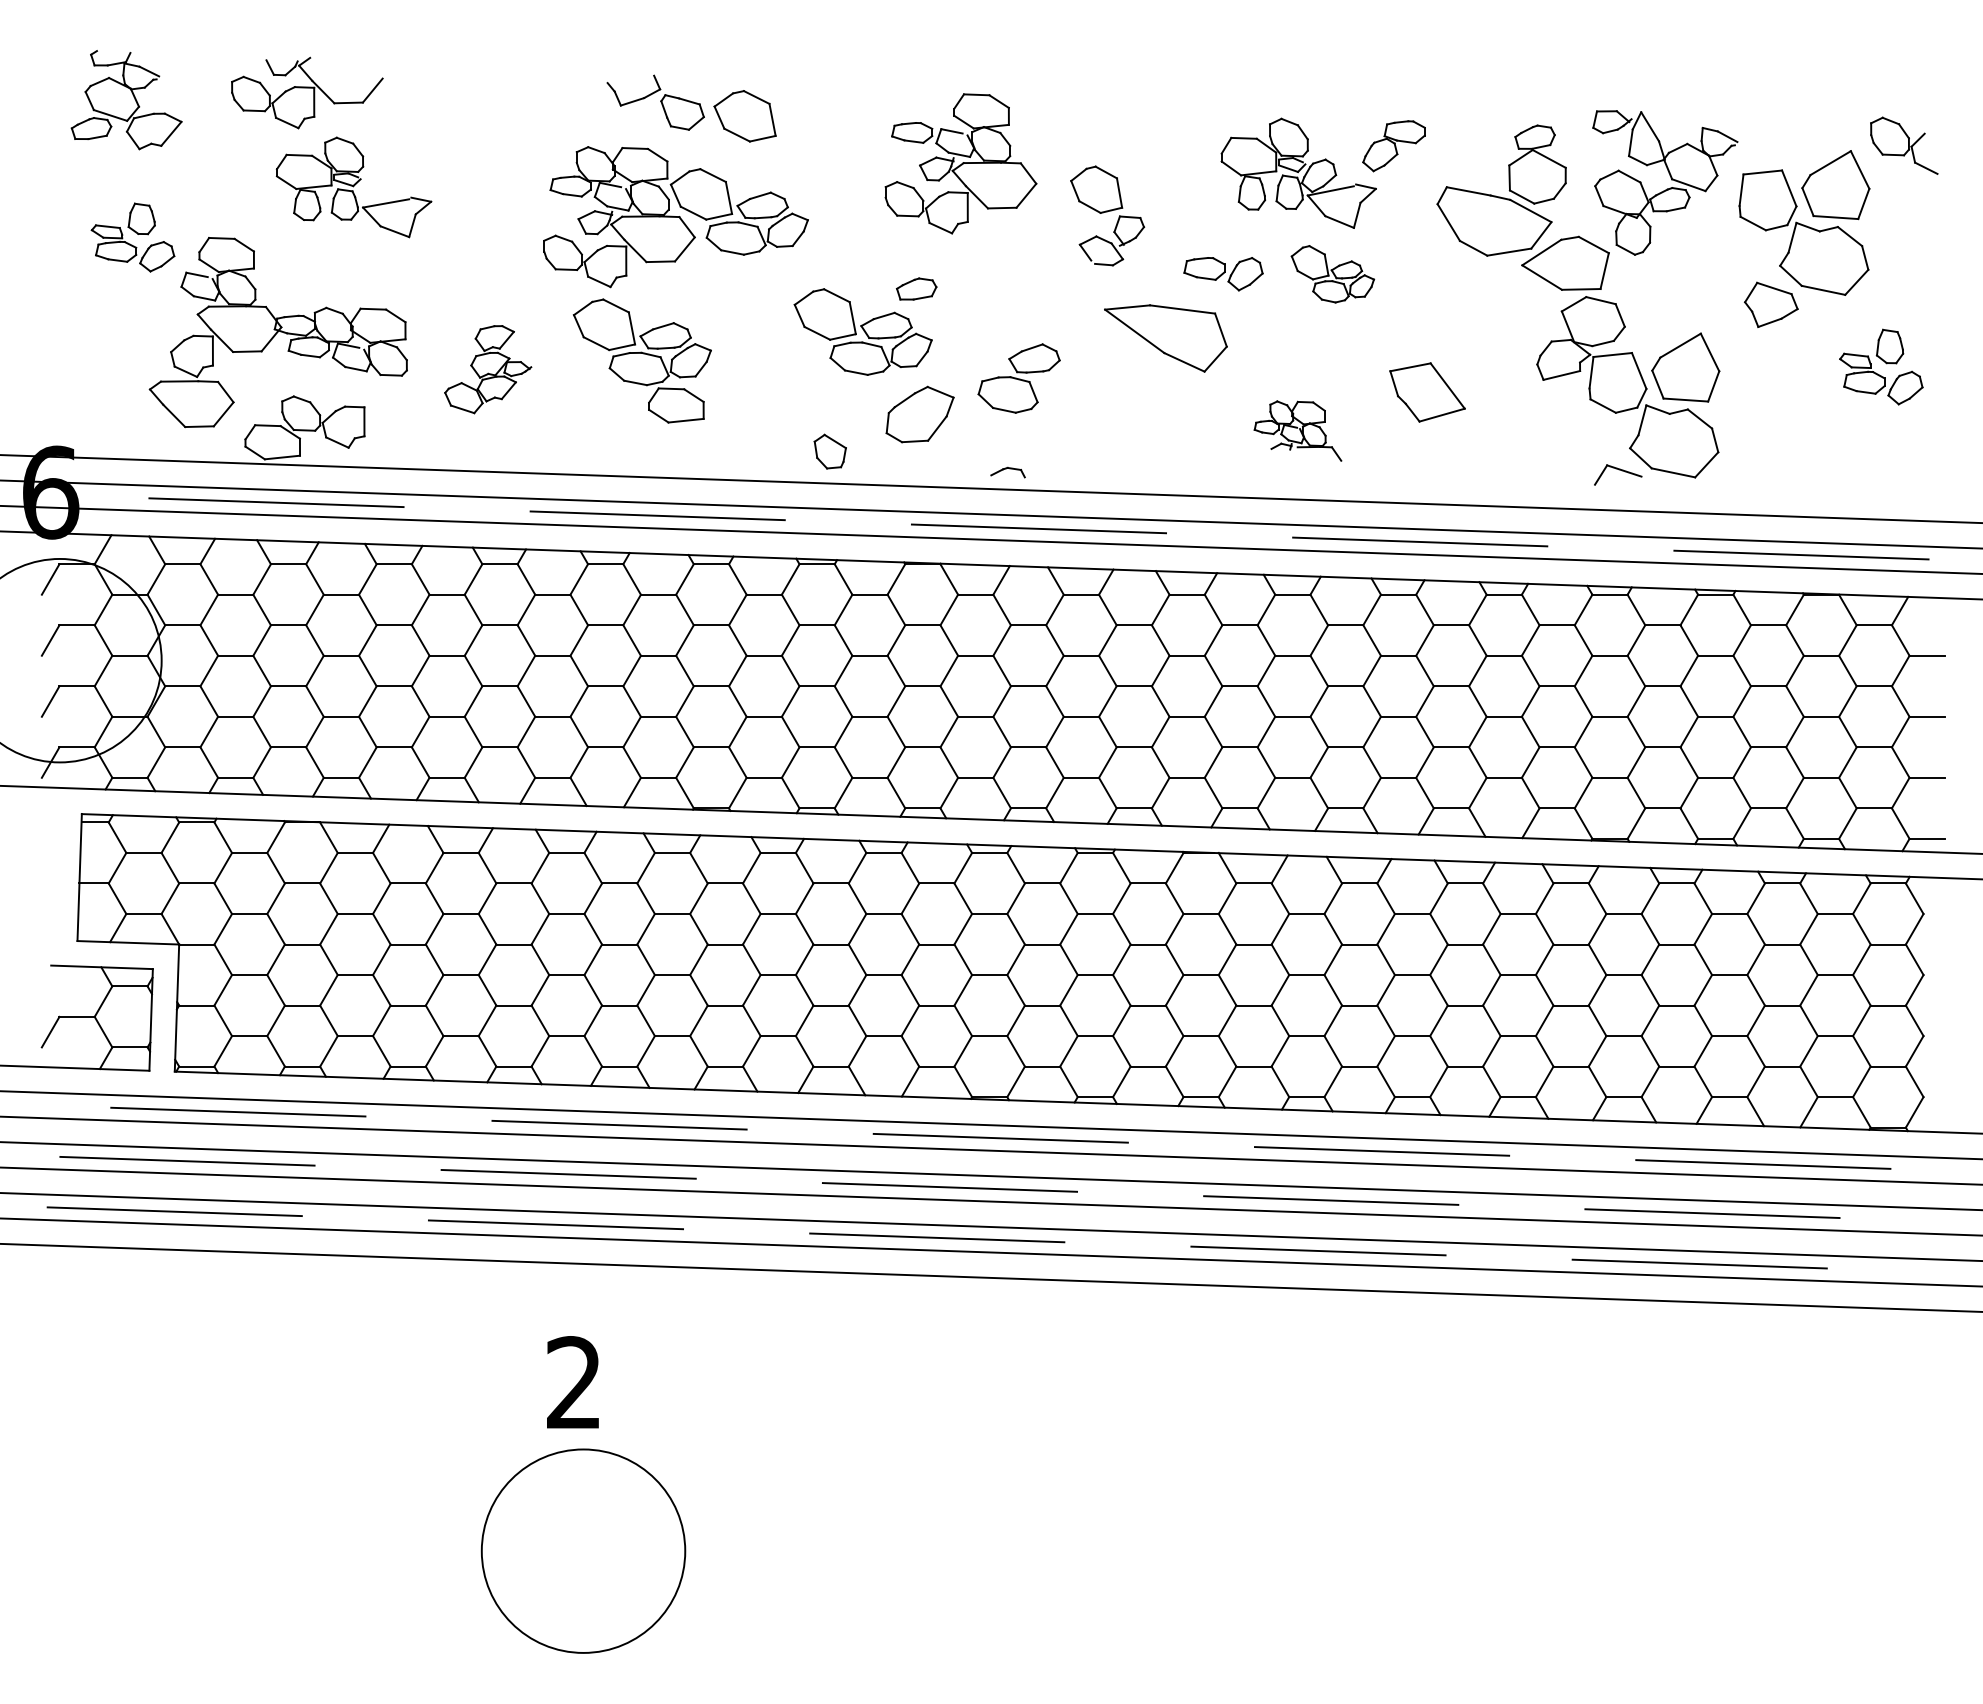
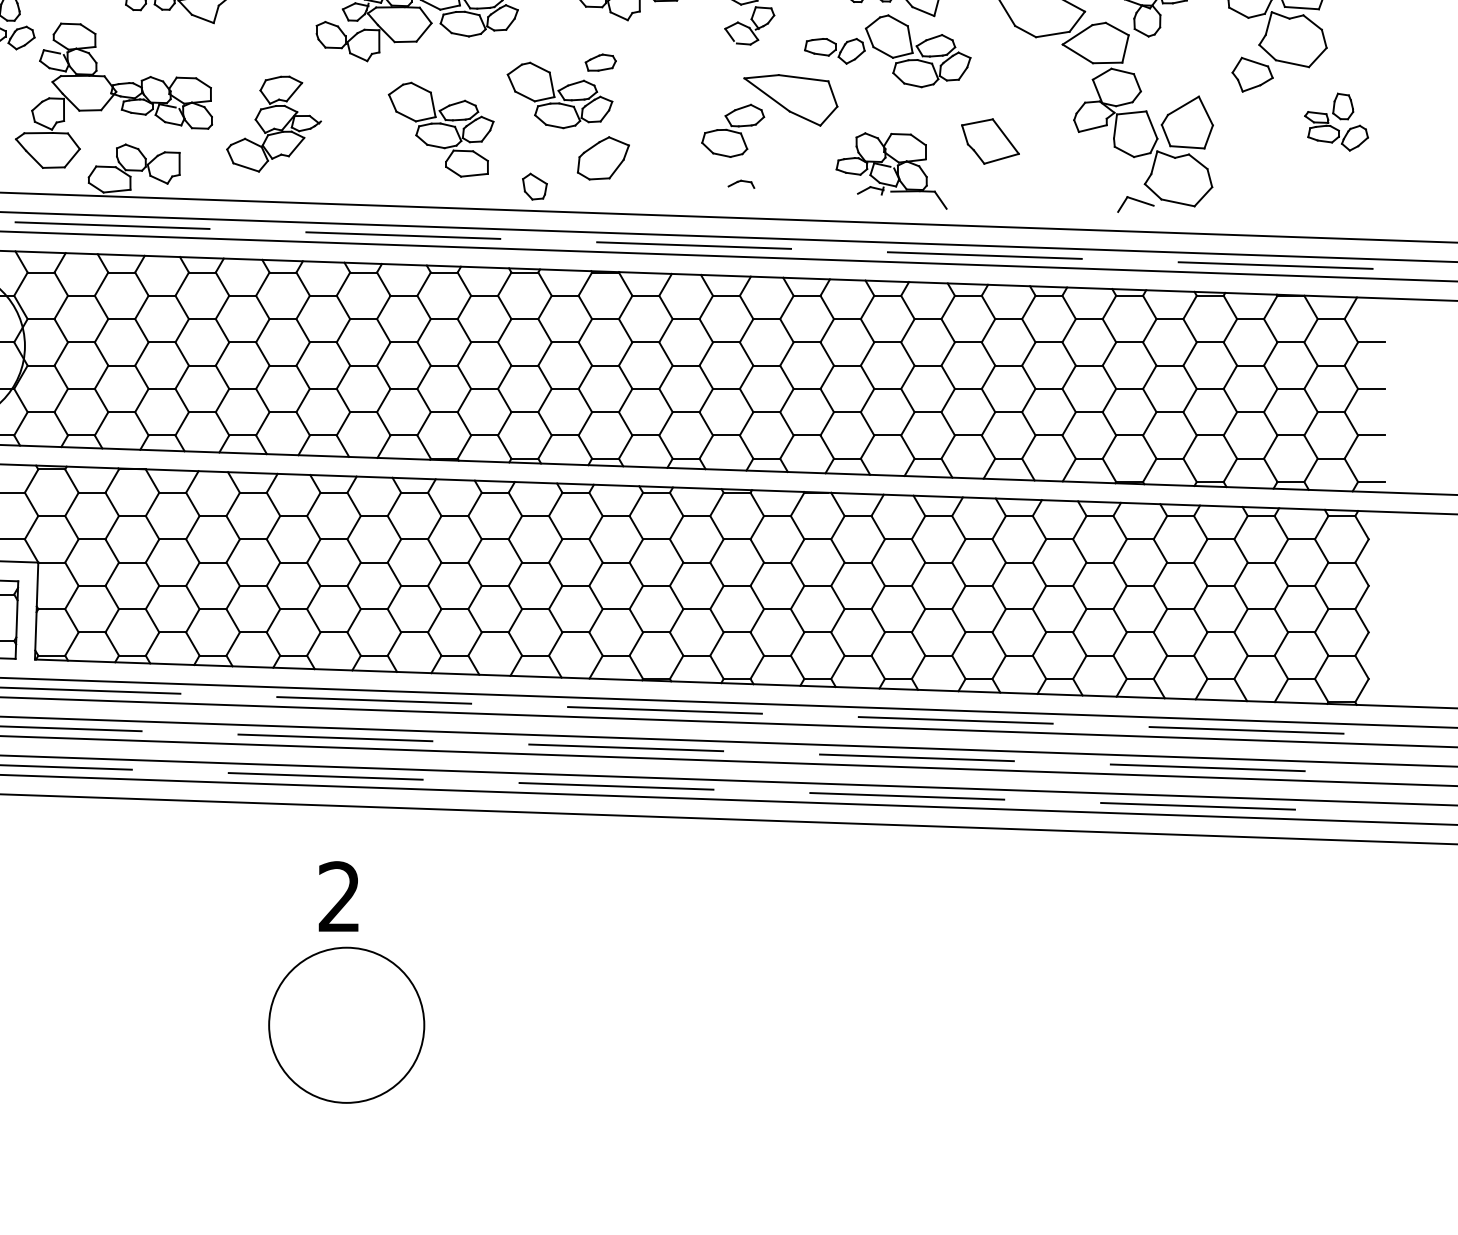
part: (1332, 274) -> (917, 51), size x1.67
part: (641, 360) -> (440, 129), moved
part: (487, 369) -> (273, 124), size x1.43
part: (1018, 378) -> (732, 130), moved
part: (1297, 430) -> (891, 170), size x1.67
part: (1007, 472) -> (741, 184), moved

